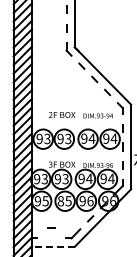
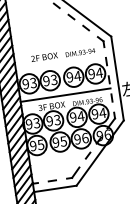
line: (76, 155) -> (64, 95), added
text: (60, 201) -> (55, 142), 85 -> 95
line: (51, 227) -> (52, 179), moved
line: (52, 246) -> (54, 188), dashed -> solid

